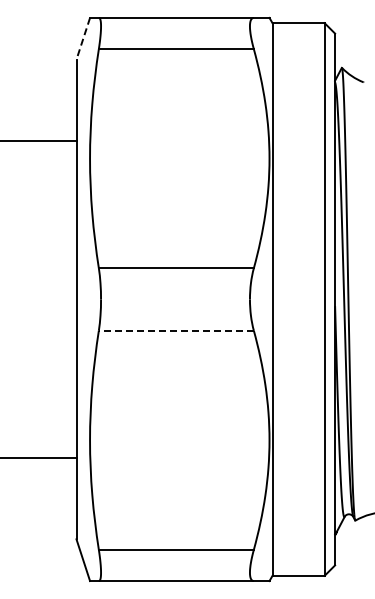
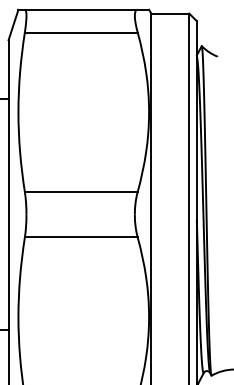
line: (83, 38) -> (13, 24), dashed -> solid
line: (176, 330) -> (81, 237), dashed -> solid

